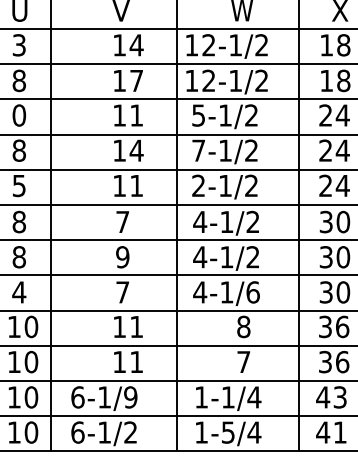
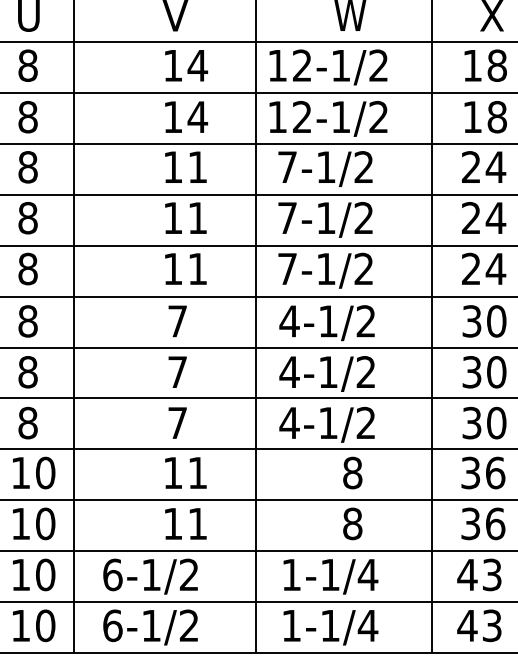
text: (18, 45) -> (26, 66), 3 -> 8
text: (136, 80) -> (197, 116), 17 -> 14
text: (19, 115) -> (28, 167), 0 -> 8
text: (198, 115) -> (287, 167), 5-1/2 -> 7-1/2
text: (136, 150) -> (197, 217), 14 -> 11
text: (18, 185) -> (26, 268), 5 -> 8
text: (198, 185) -> (287, 268), 2-1/2 -> 7-1/2
text: (122, 257) -> (177, 372), 9 -> 7
text: (19, 292) -> (28, 423), 4 -> 8
text: (252, 292) -> (365, 423), 4-1/6 -> 4-1/2
text: (243, 361) -> (352, 523), 7 -> 8
text: (130, 397) -> (188, 575), 6-1/9 -> 6-1/2
text: (228, 432) -> (330, 625), 1-5/4 -> 1-1/4
text: (339, 432) -> (491, 625), 41 -> 43

